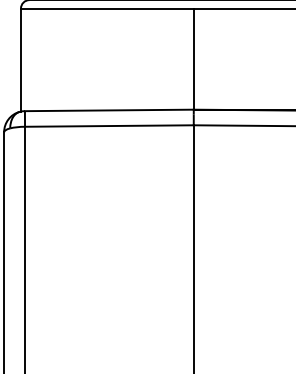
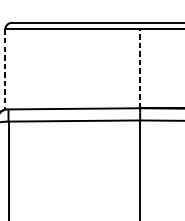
line: (193, 59) -> (139, 69), solid -> dashed
line: (21, 60) -> (5, 69), solid -> dashed

